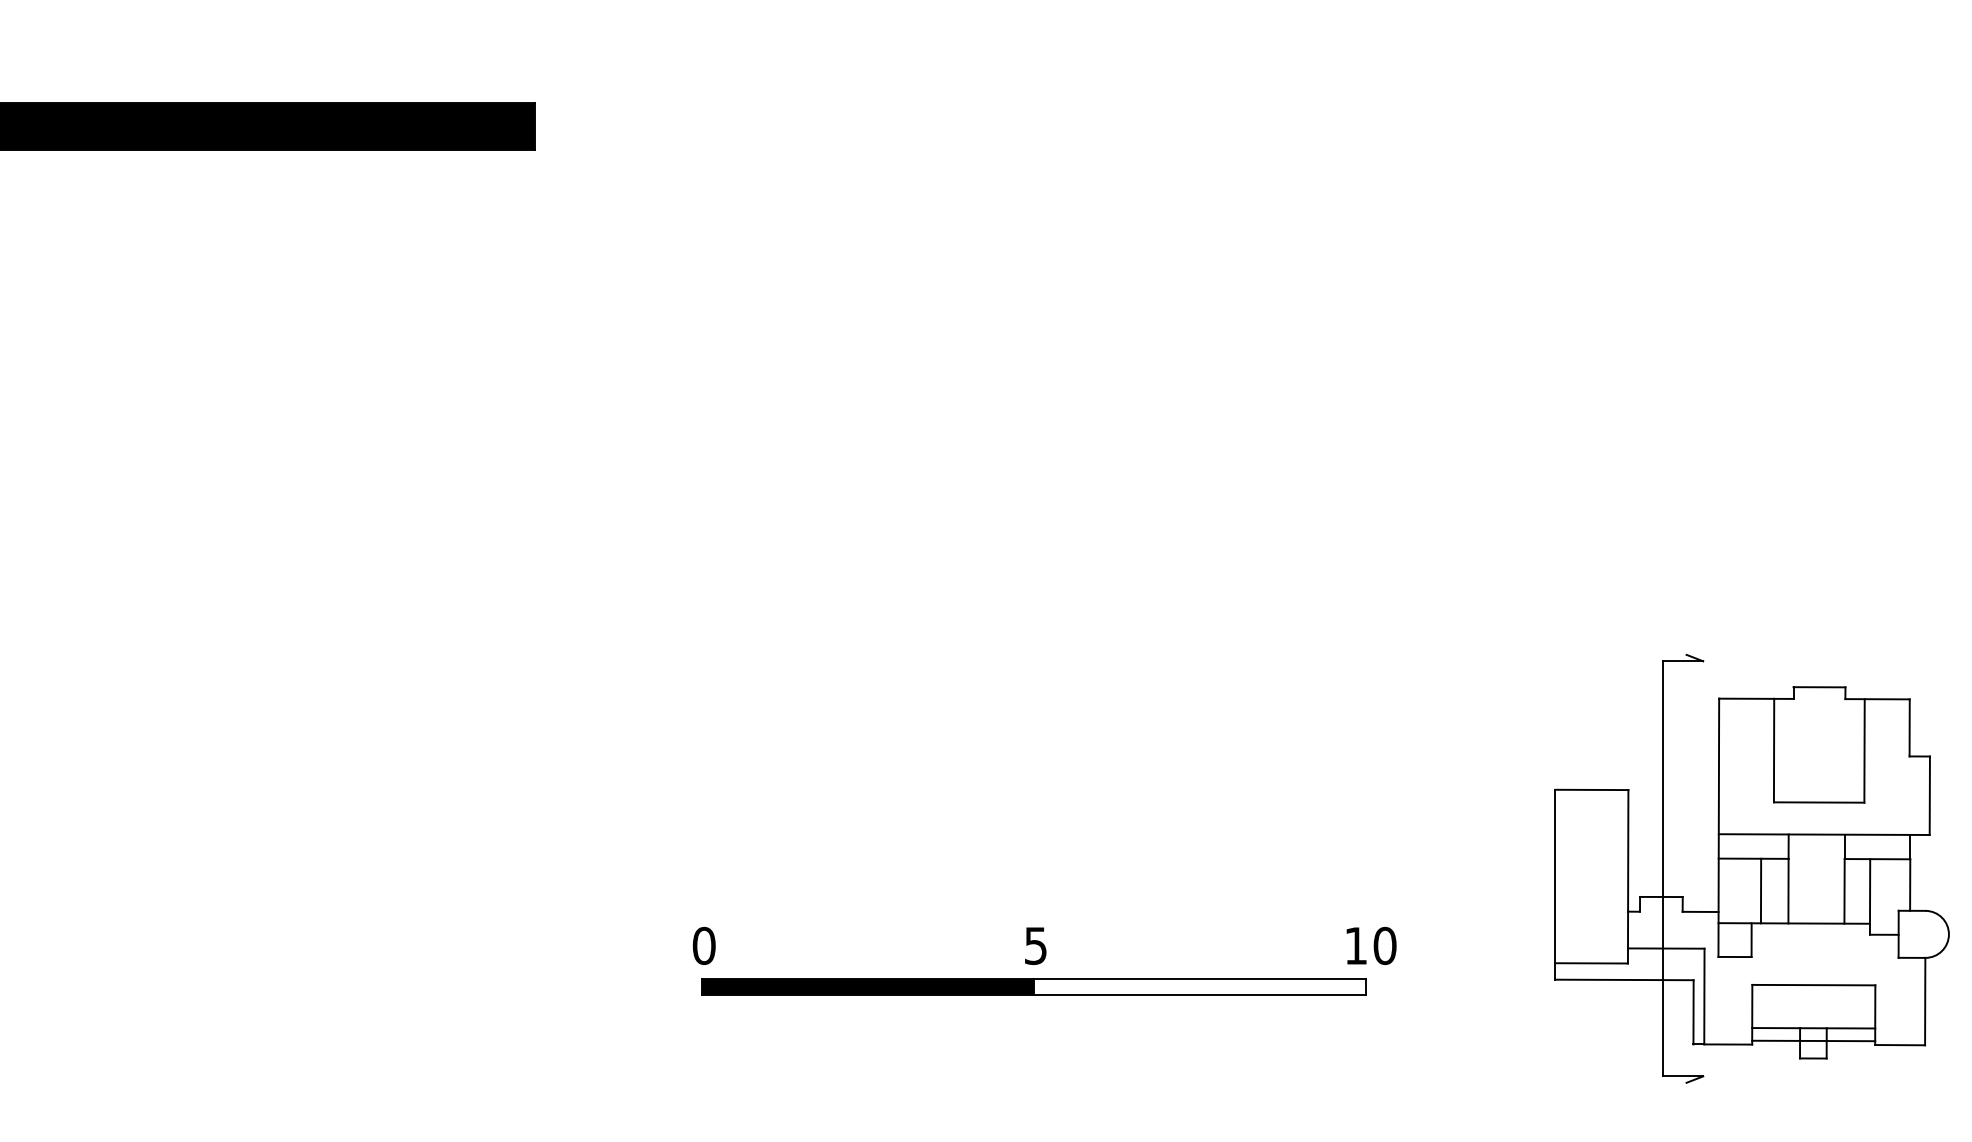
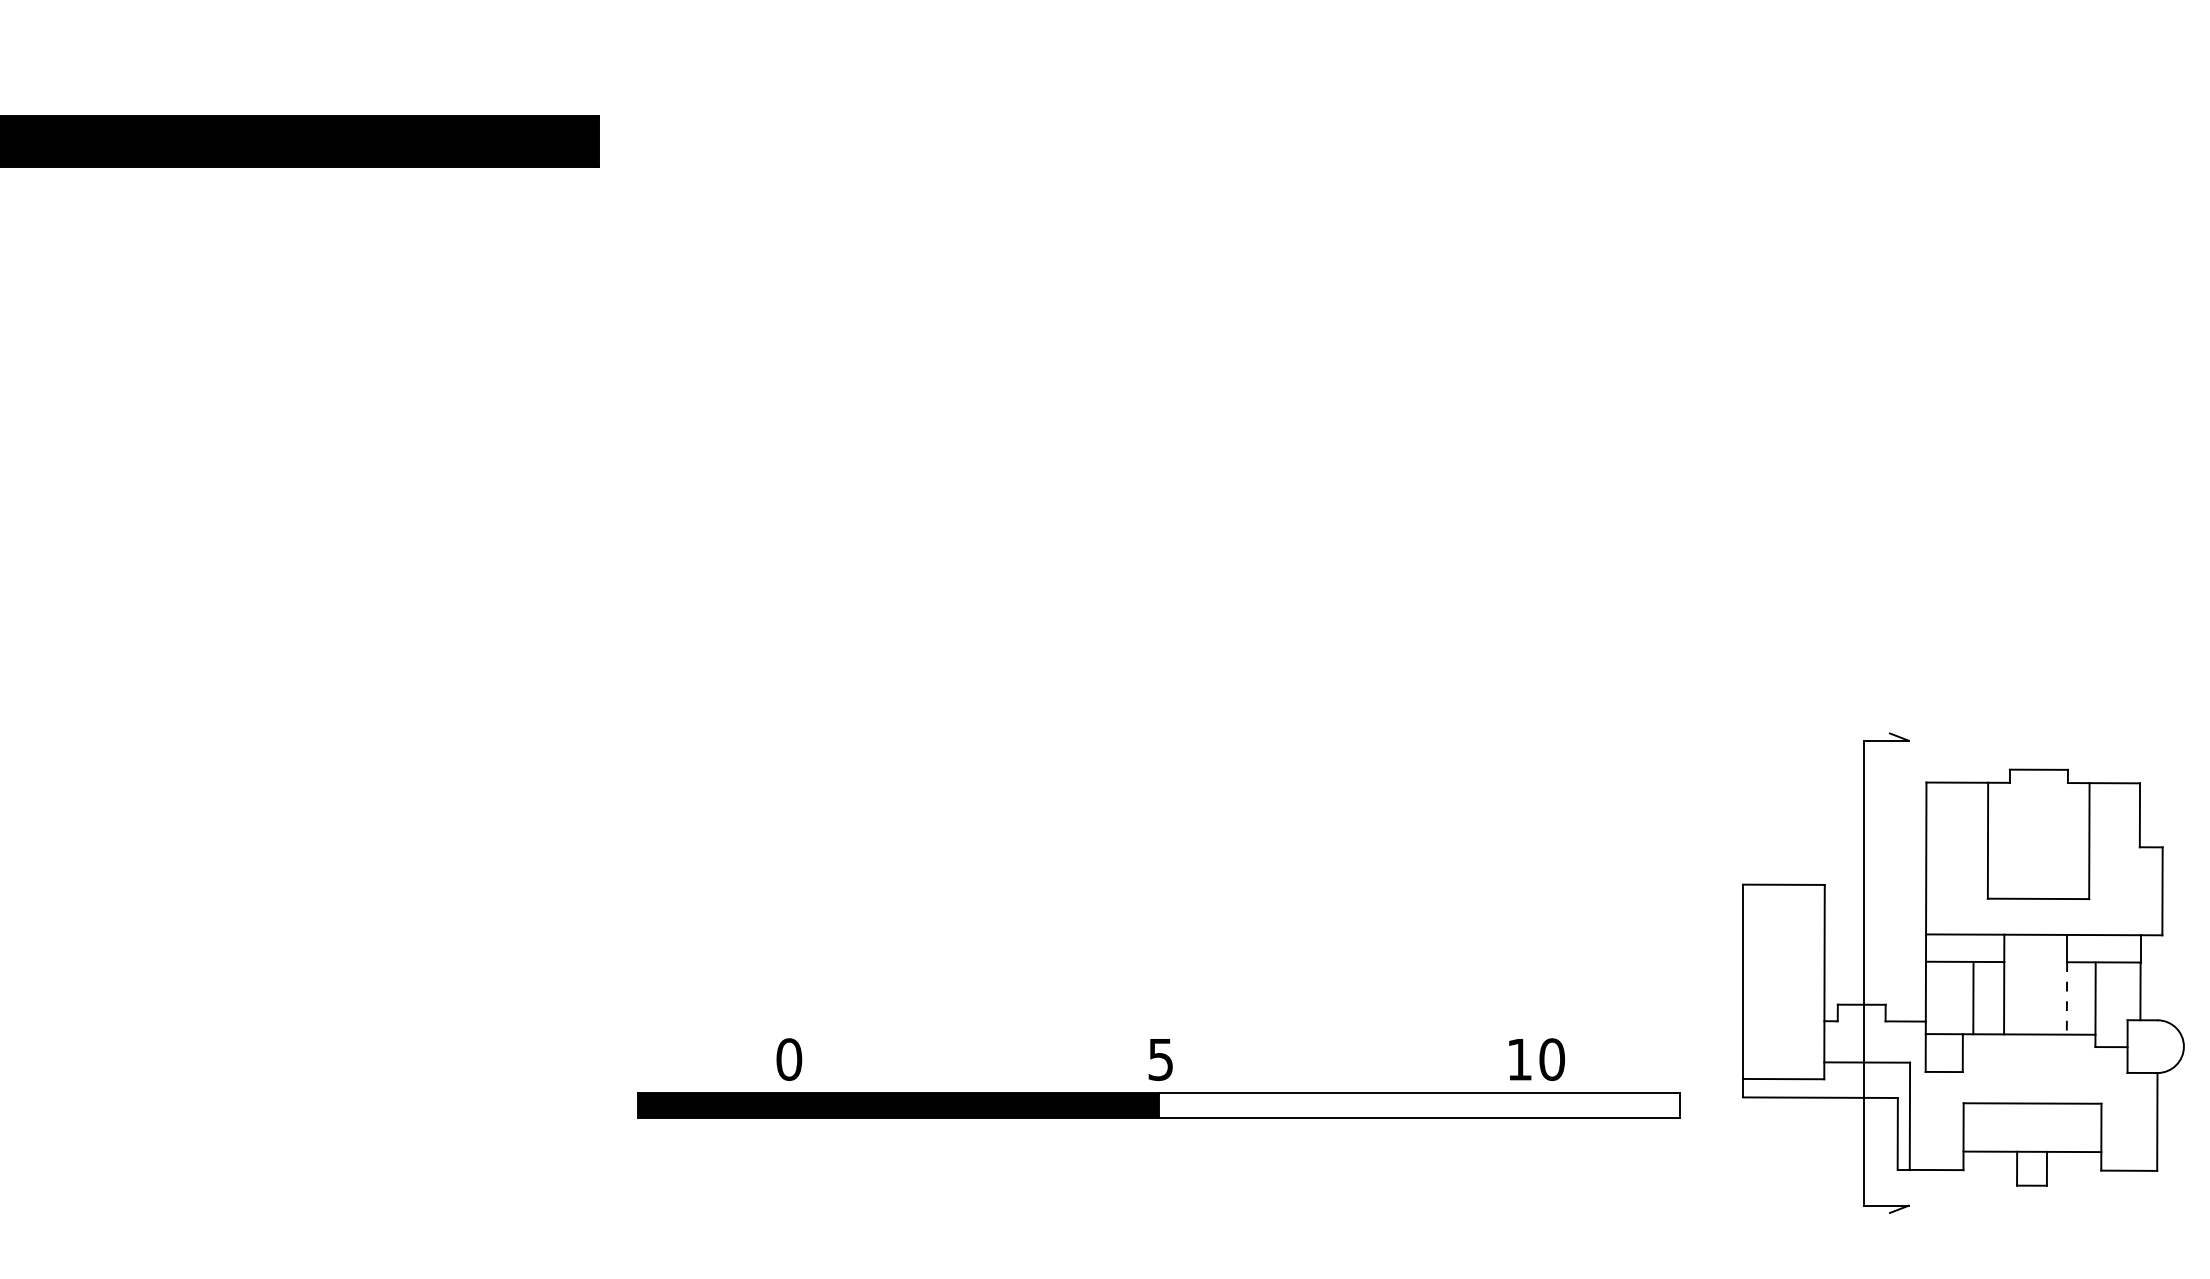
line: (1844, 891) -> (2066, 998), solid -> dashed
part: (1033, 986) -> (1158, 1105), size x1.4
line: (1813, 1040) -> (2032, 1165), removed

